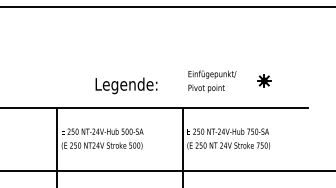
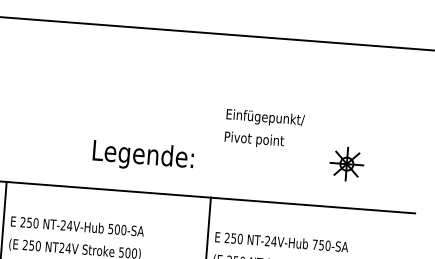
part: (264, 80) -> (347, 163), size x1.6
text: (212, 81) -> (264, 129), moved
text: (126, 85) -> (143, 155), moved

